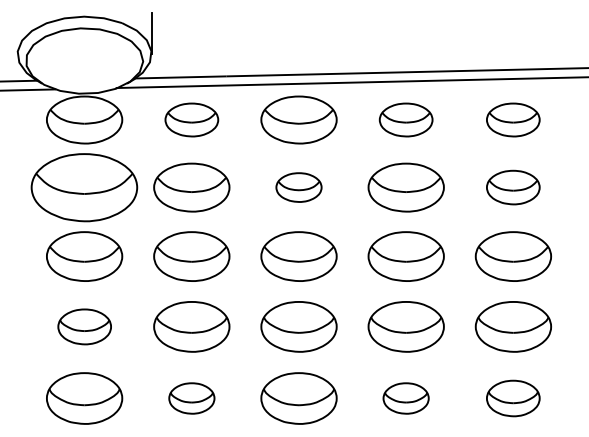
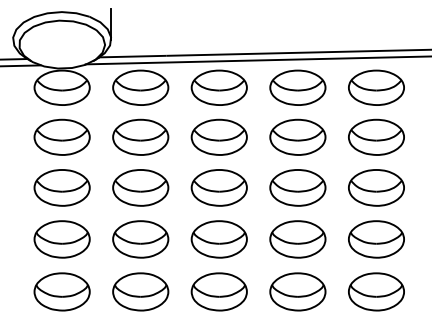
part: (191, 119) -> (140, 87), size x1.43
part: (405, 119) -> (297, 87), size x1.43
part: (512, 119) -> (375, 87), size x1.43
part: (84, 187) -> (62, 137), size x0.71
part: (298, 187) -> (218, 137), size x1.67
part: (512, 187) -> (375, 137), size x1.43
part: (84, 326) -> (62, 239), size x1.43
part: (191, 398) -> (140, 291), size x1.67
part: (405, 398) -> (297, 291), size x1.67
part: (512, 398) -> (375, 291), size x1.43

